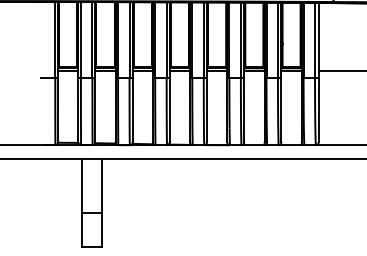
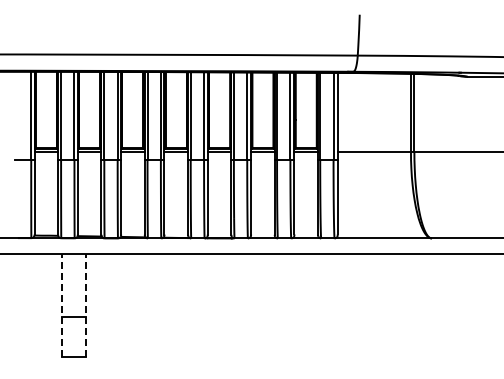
line: (82, 201) -> (62, 304), solid -> dashed
line: (101, 201) -> (85, 304), solid -> dashed

